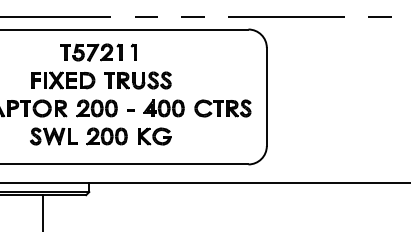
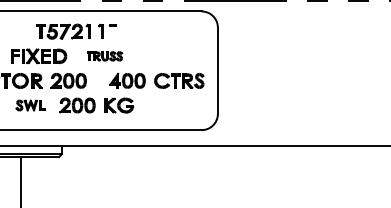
part: (137, 80) -> (104, 56), size x0.6
part: (129, 110) -> (112, 25), moved
part: (53, 136) -> (30, 105), size x0.7

